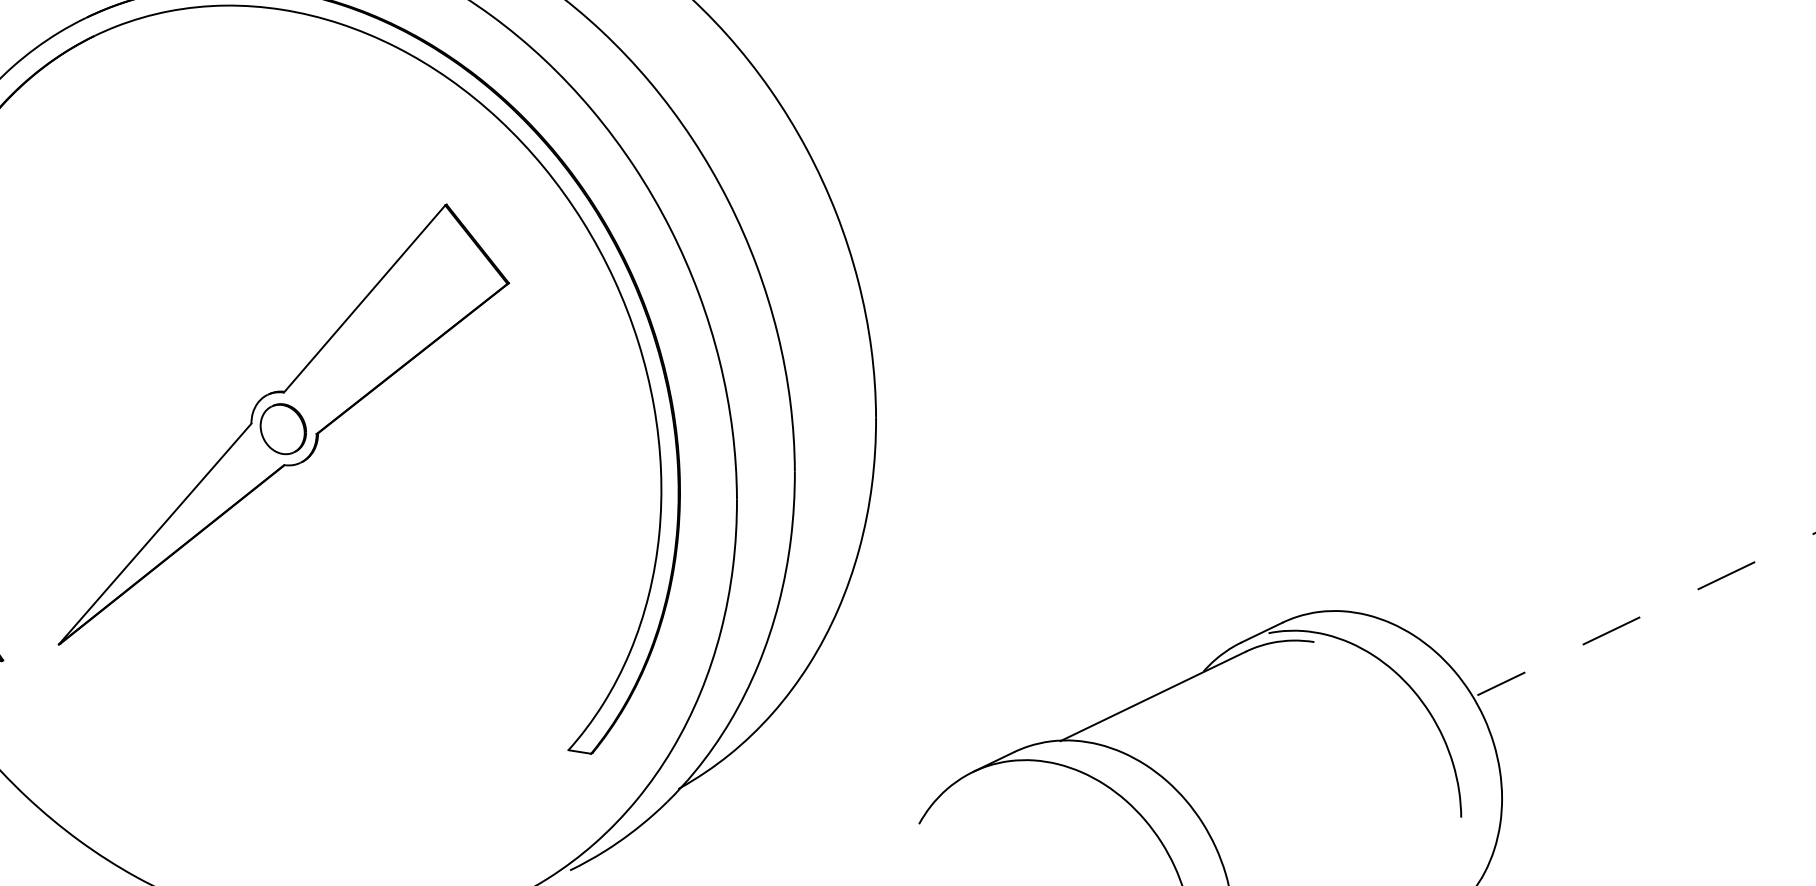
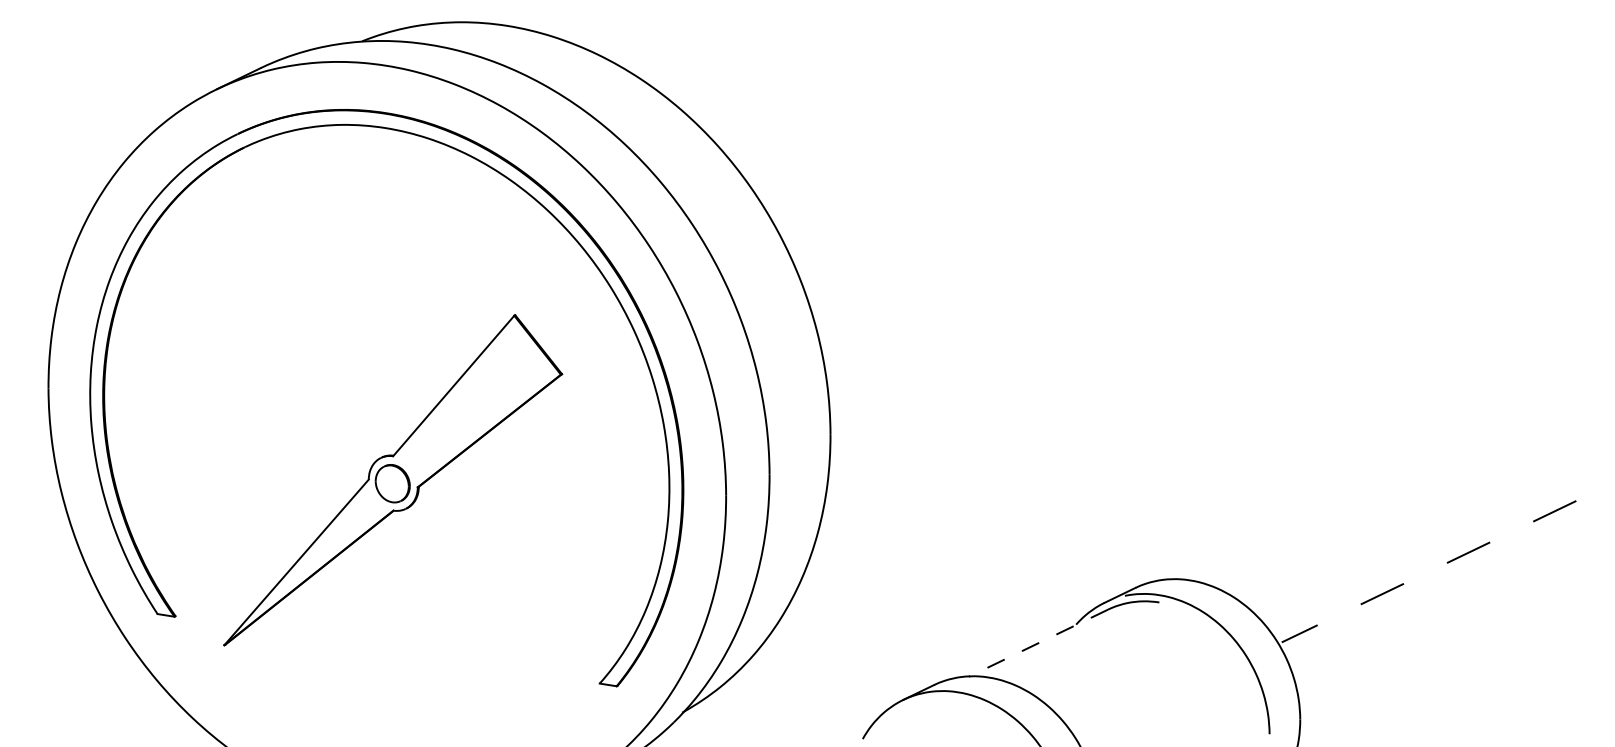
part: (284, 424) -> (393, 480), moved
line: (1153, 696) -> (1038, 643), solid -> dashed

